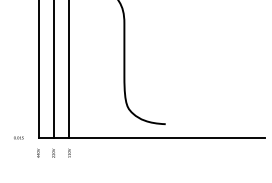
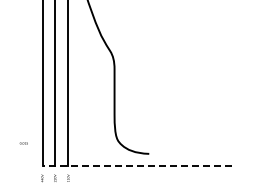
text: (18, 138) -> (23, 143), moved
line: (151, 138) -> (137, 165), solid -> dashed

